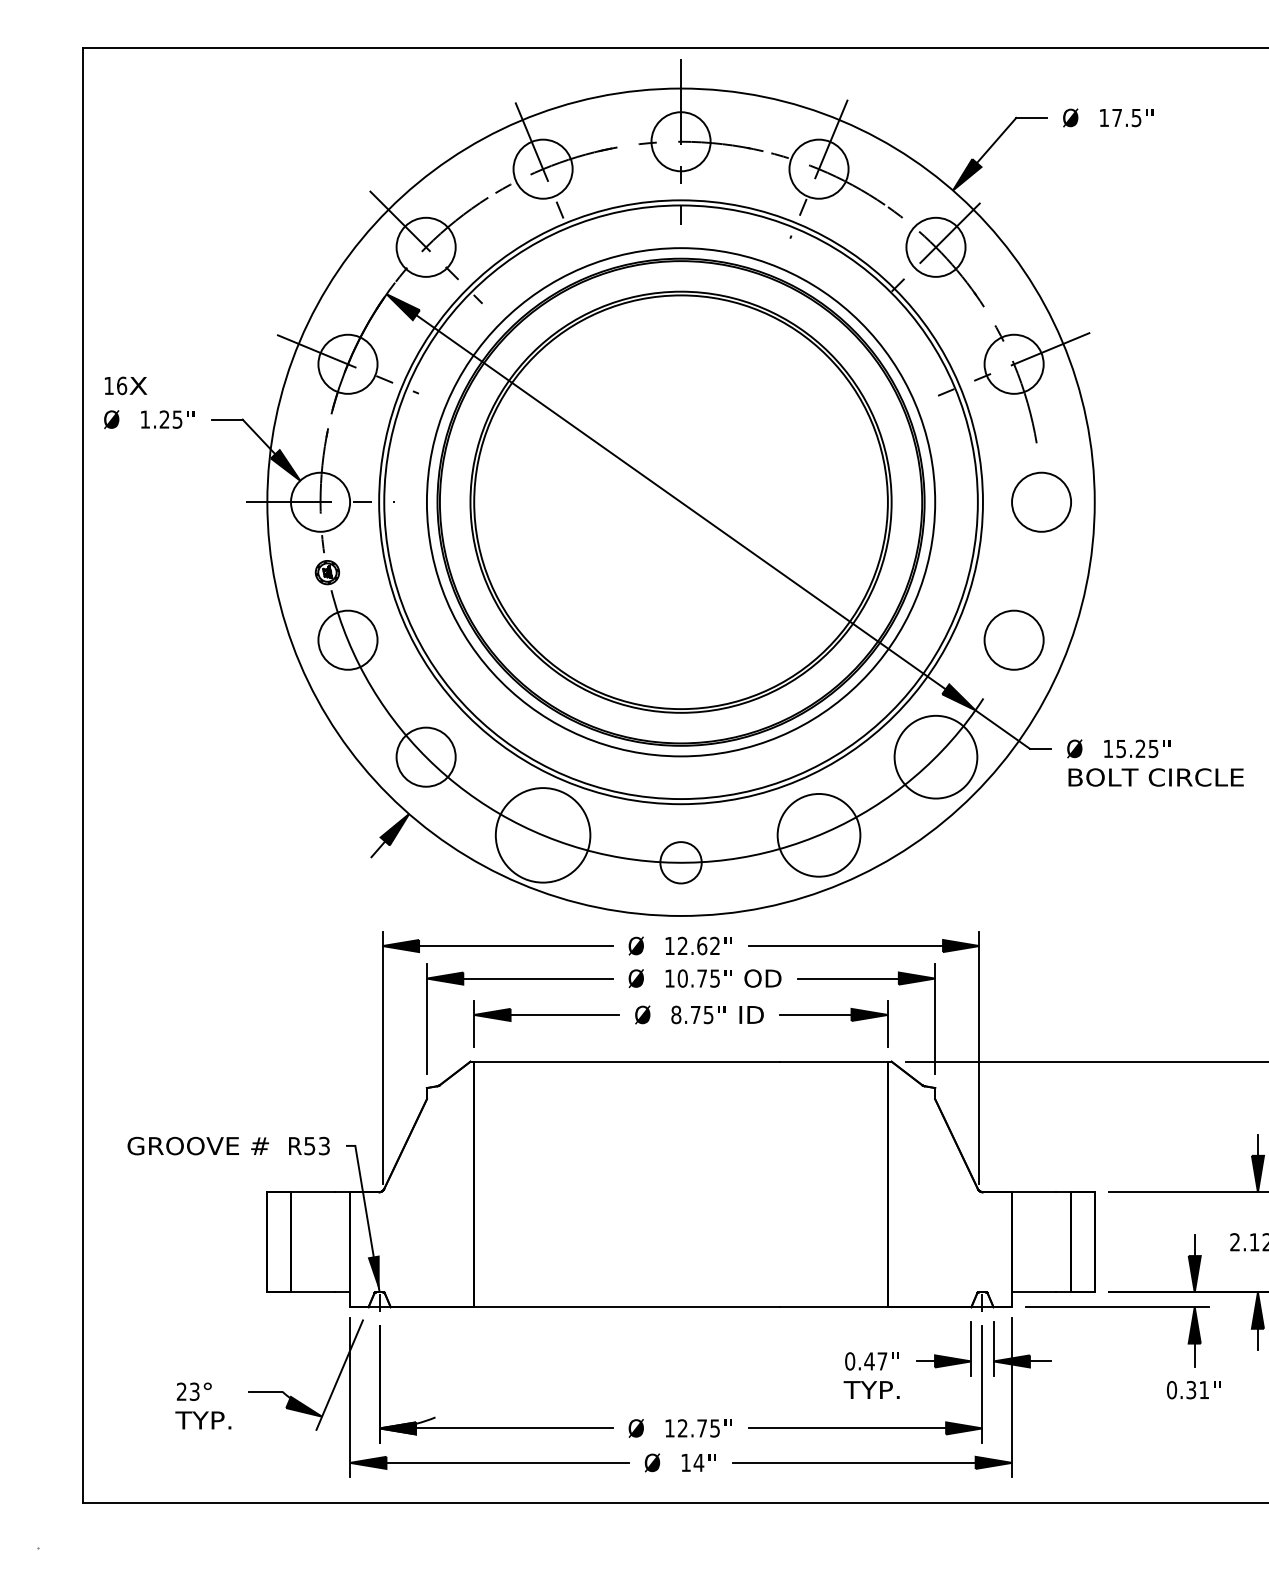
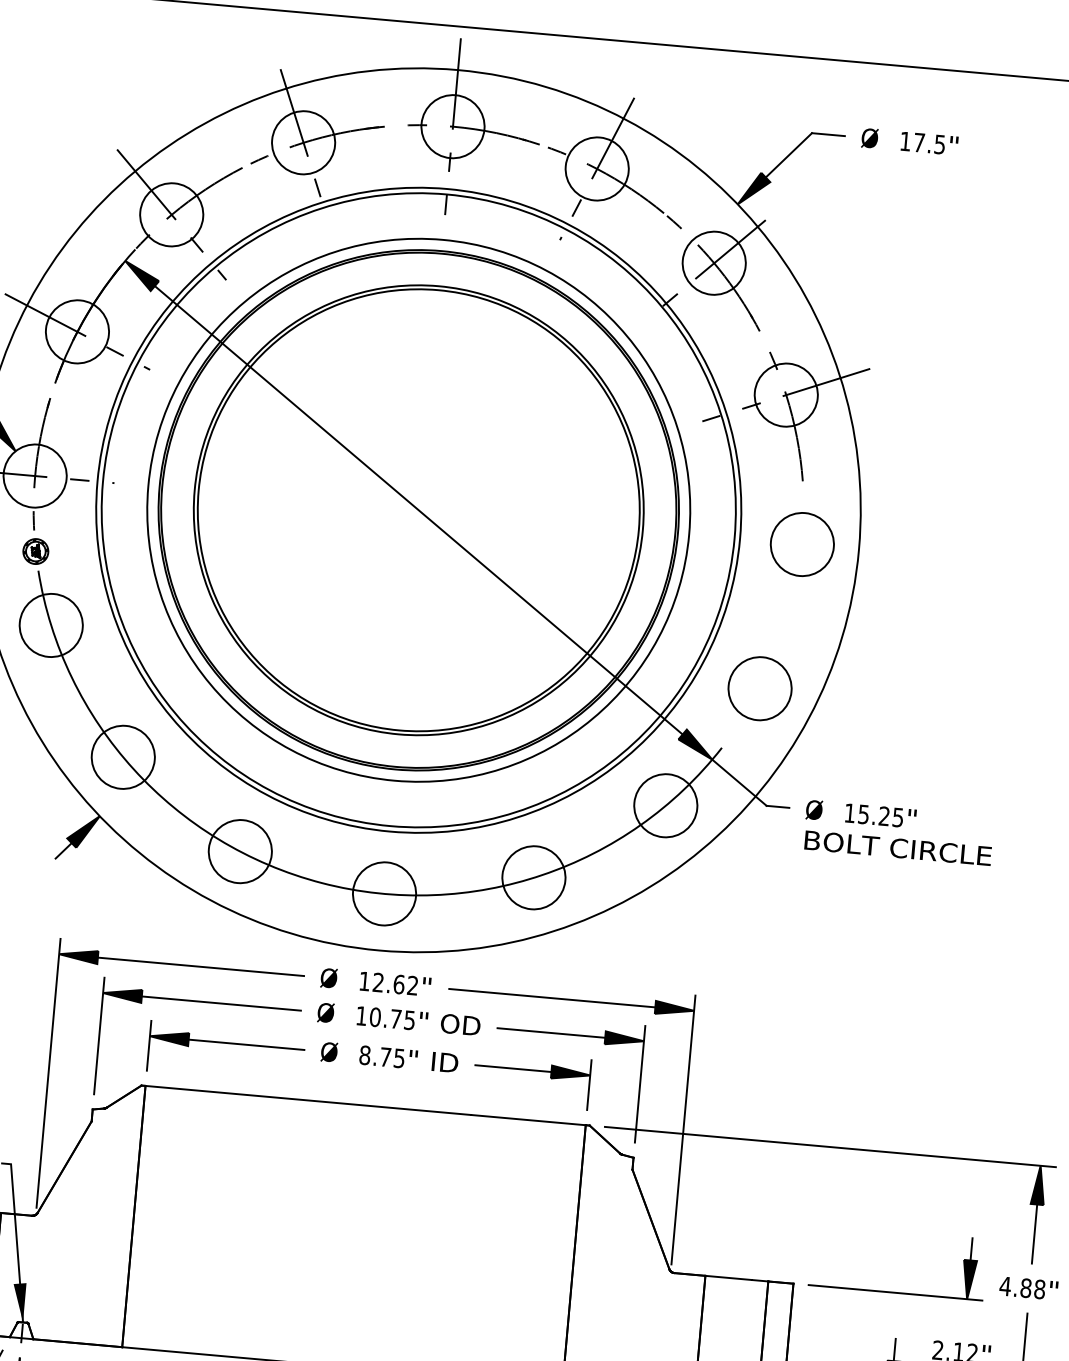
circle: (935, 756) -> (665, 804), size x0.71
circle: (542, 834) -> (239, 850), size x0.62
circle: (818, 834) -> (533, 876), size x0.71
circle: (680, 862) -> (383, 893), size x1.43

